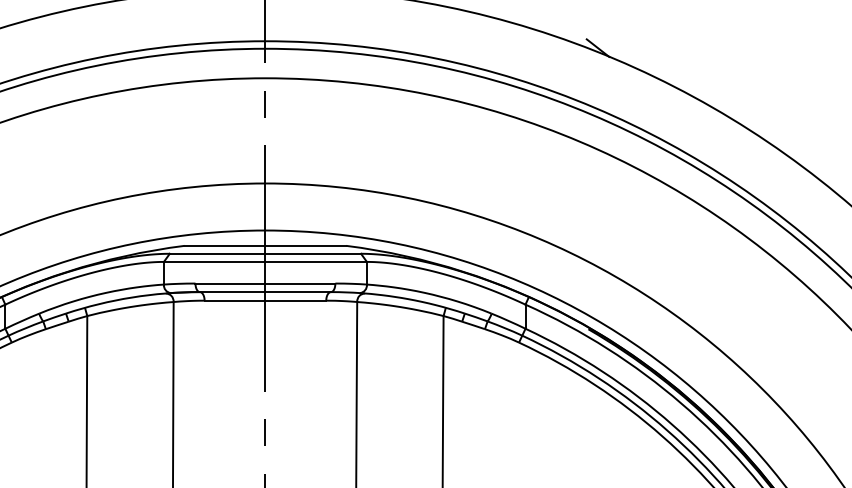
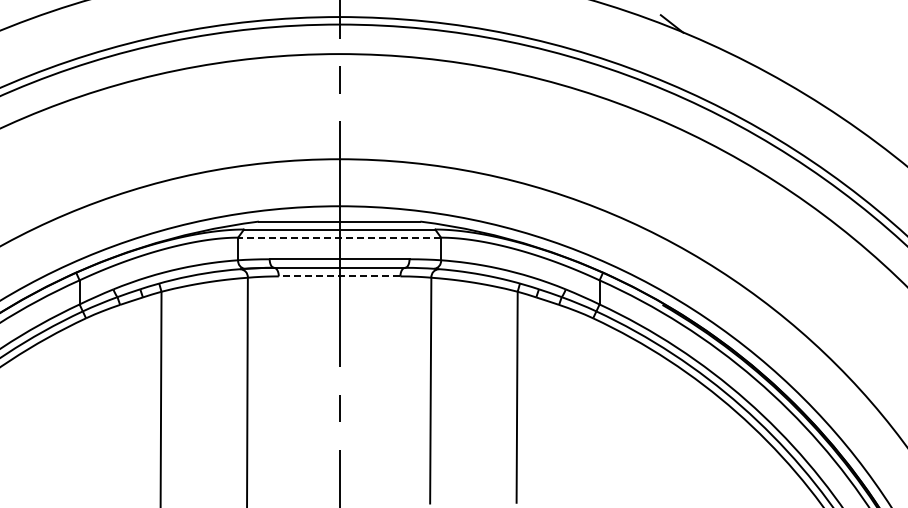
line: (265, 261) -> (339, 237), solid -> dashed
line: (265, 300) -> (339, 276), solid -> dashed

